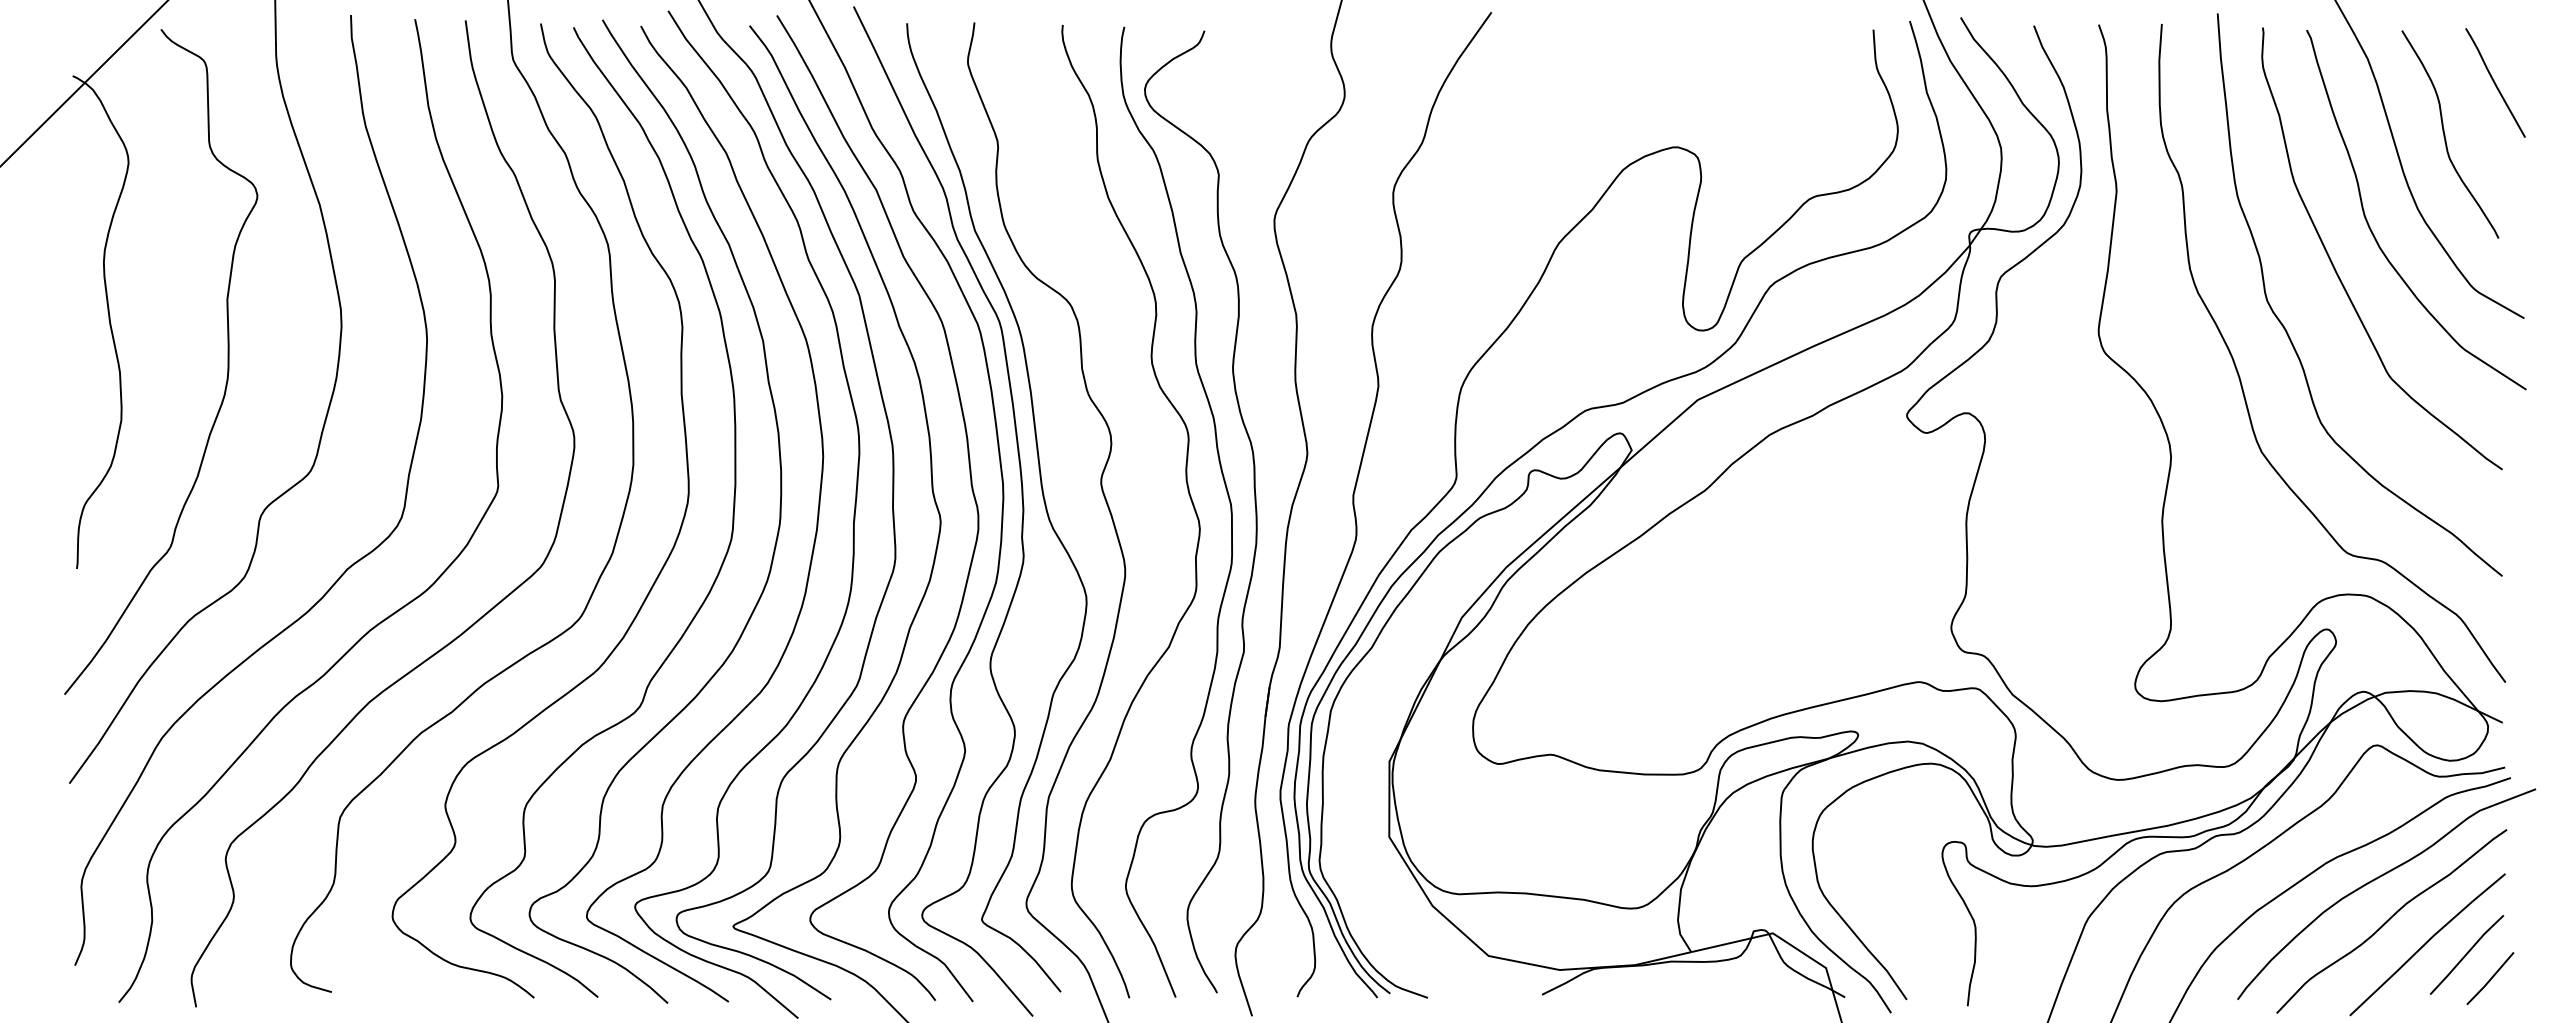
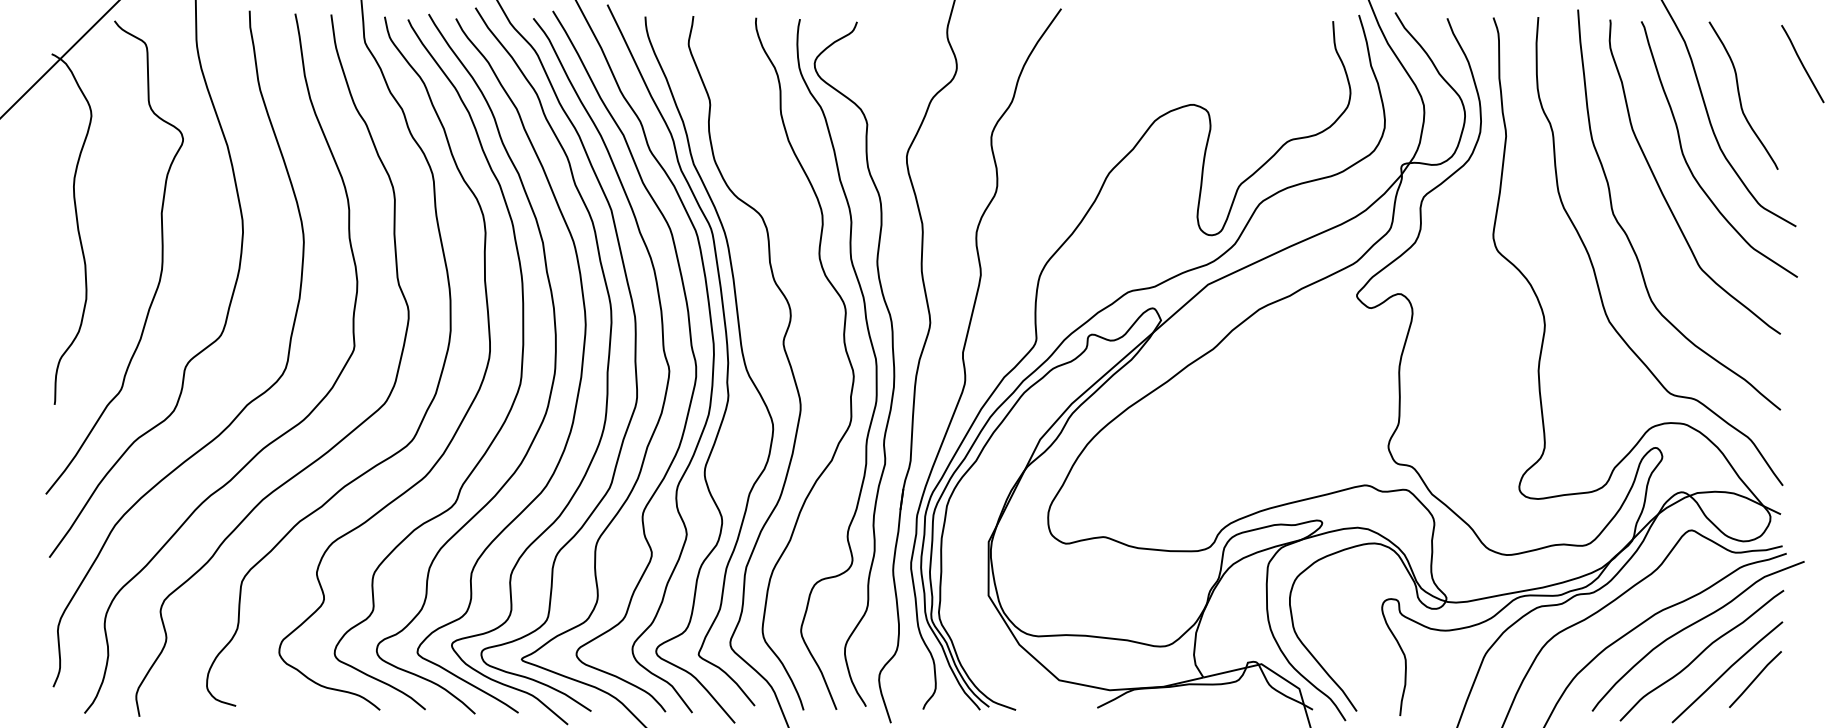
curve: (2495, 82) -> (1802, 63), moved
line: (2490, 978) -> (1772, 696), removed

